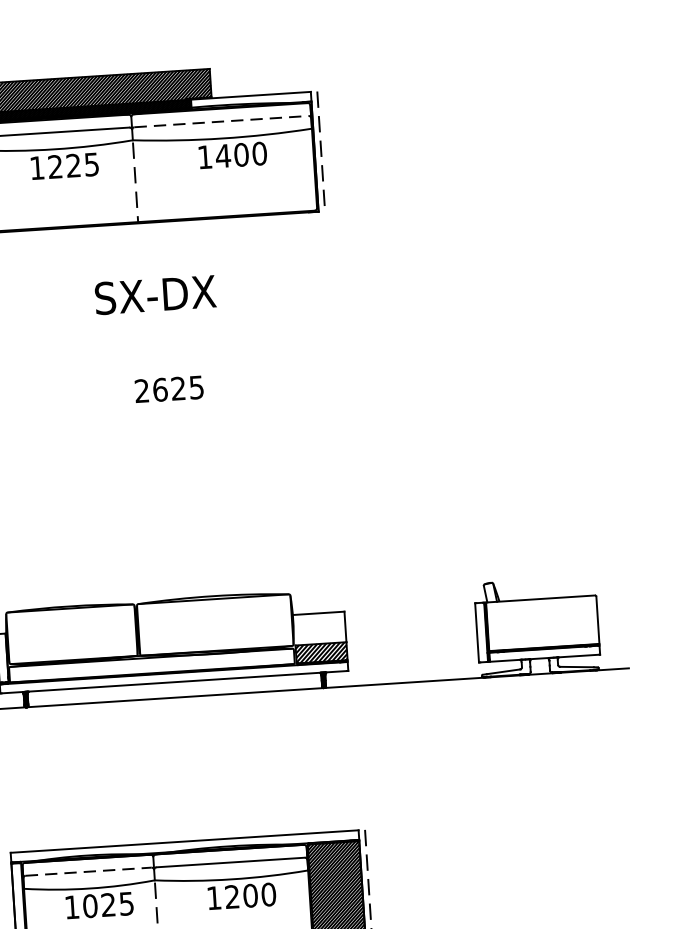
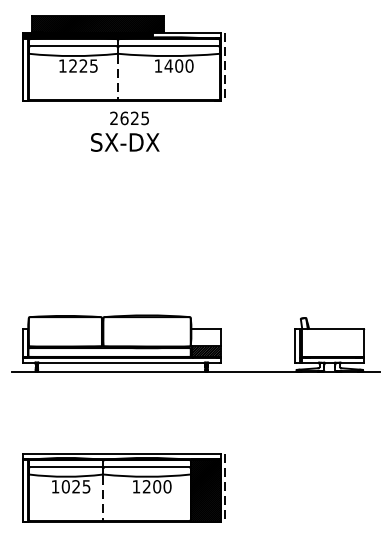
line: (222, 121) -> (169, 46), dashed -> solid
text: (169, 389) -> (129, 118), moved
line: (89, 872) -> (66, 467), dashed -> solid

